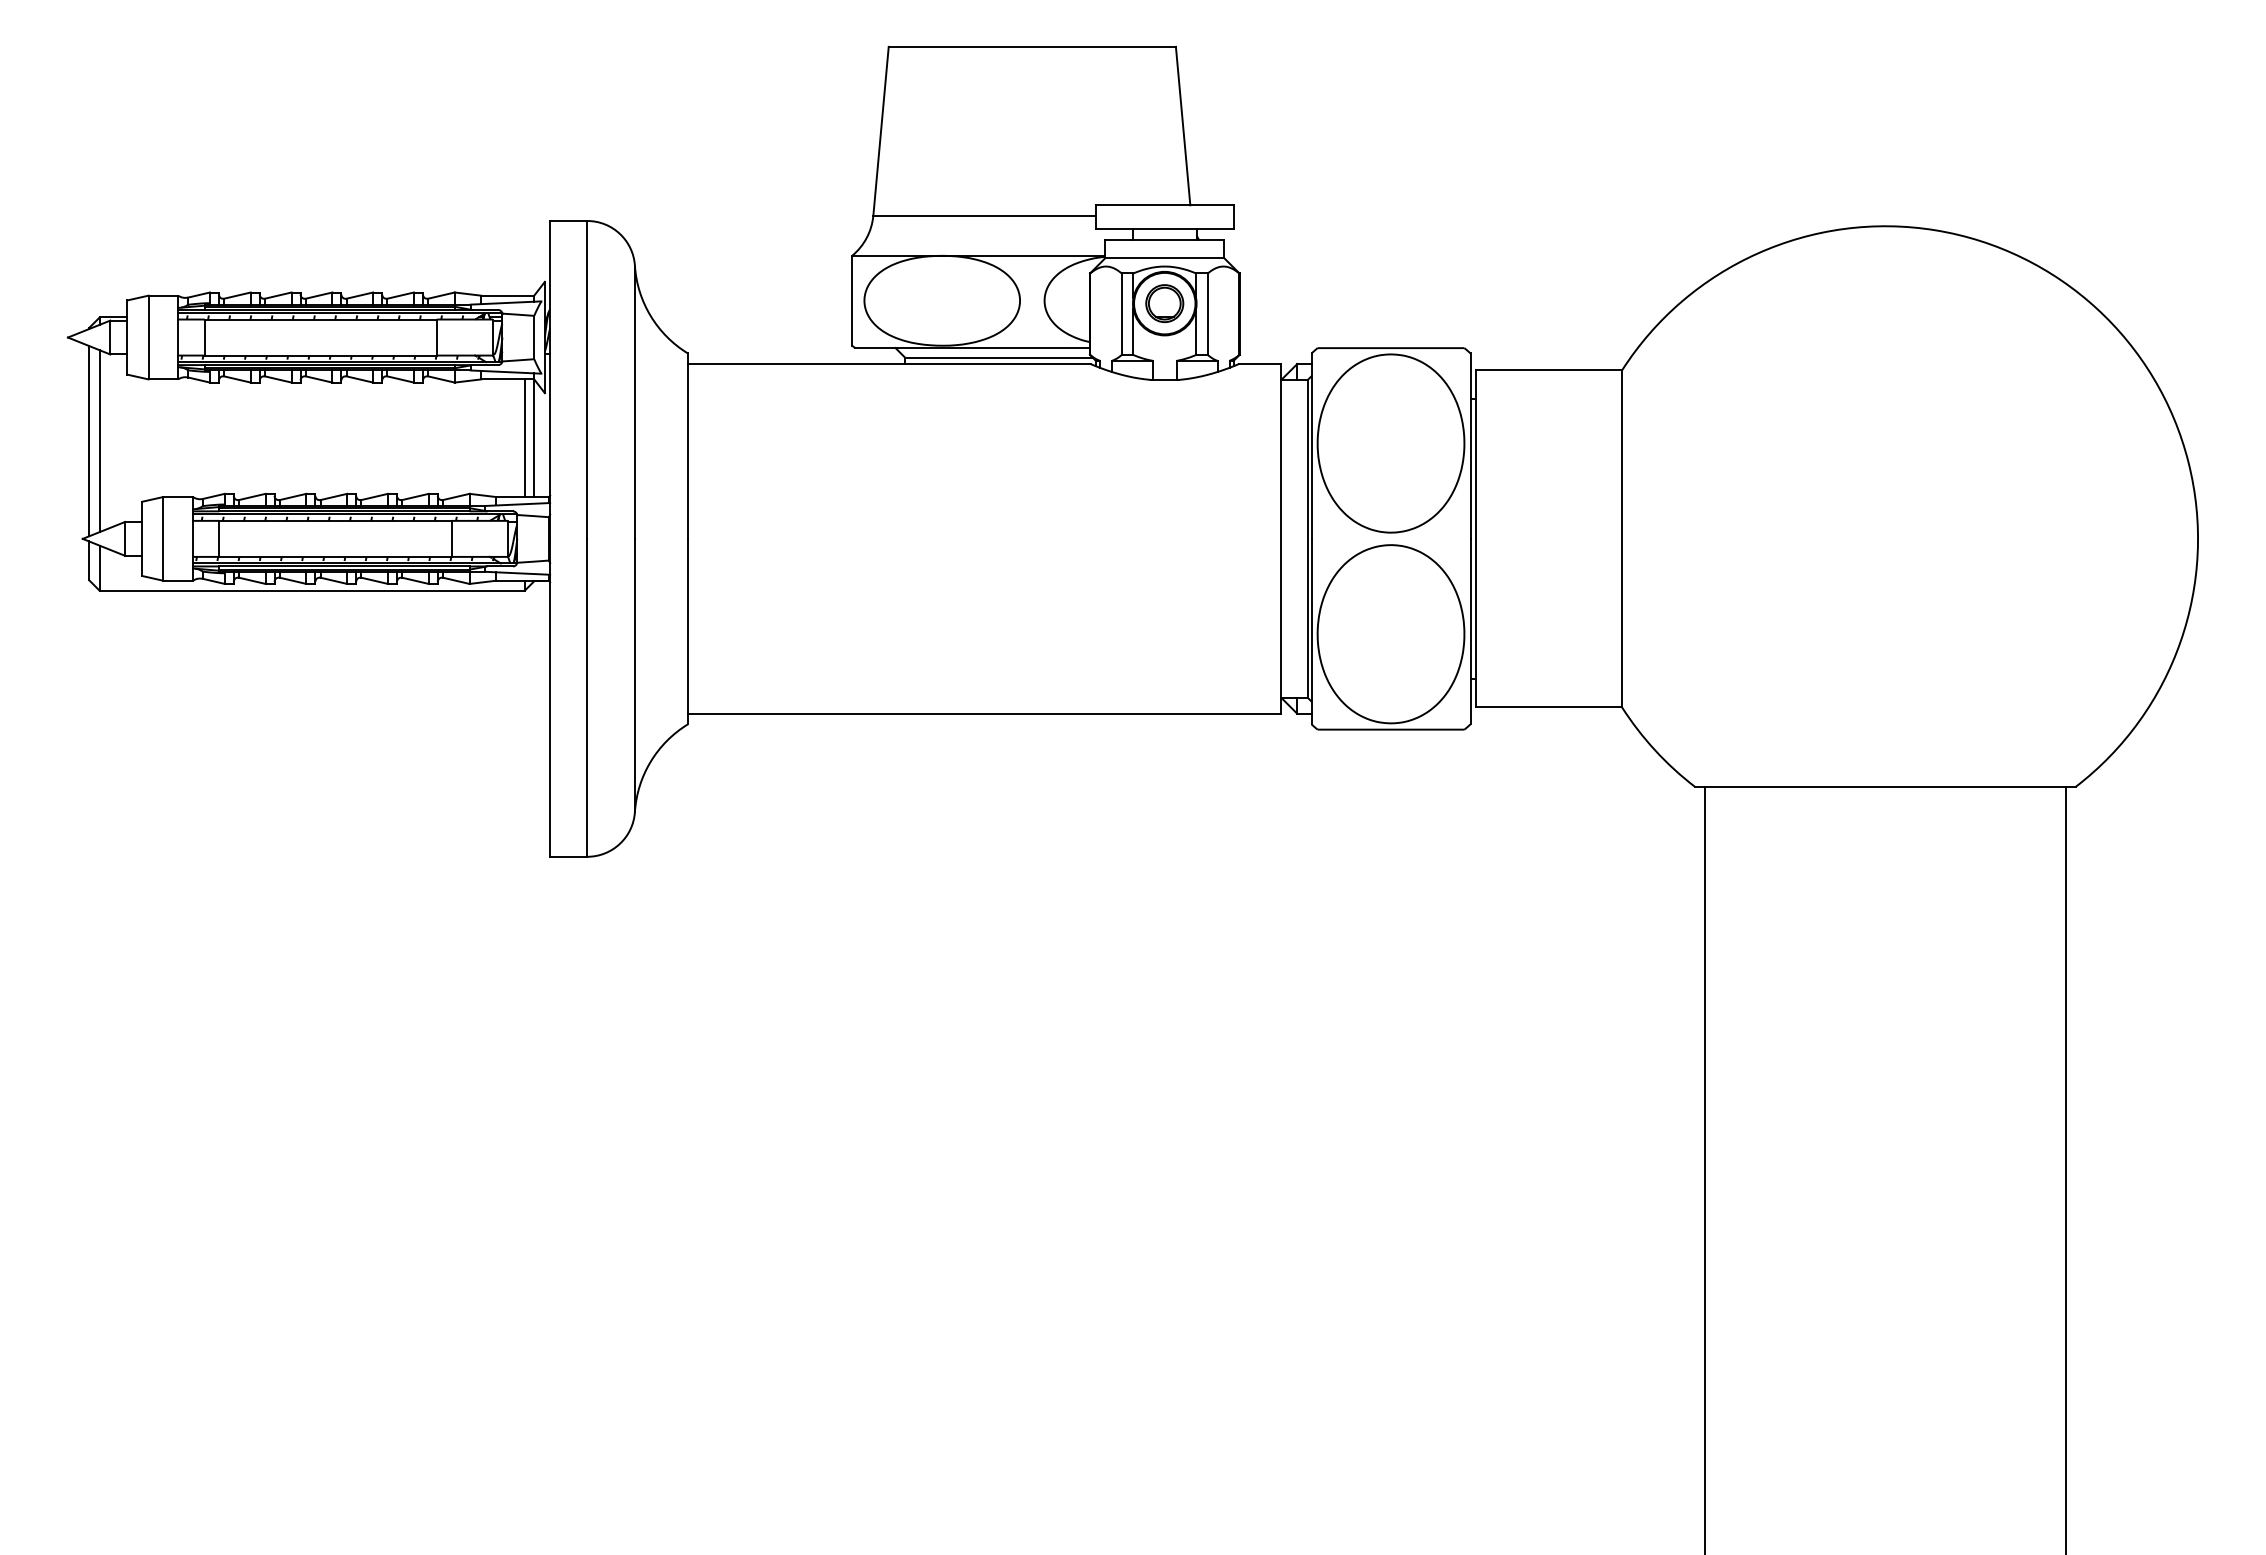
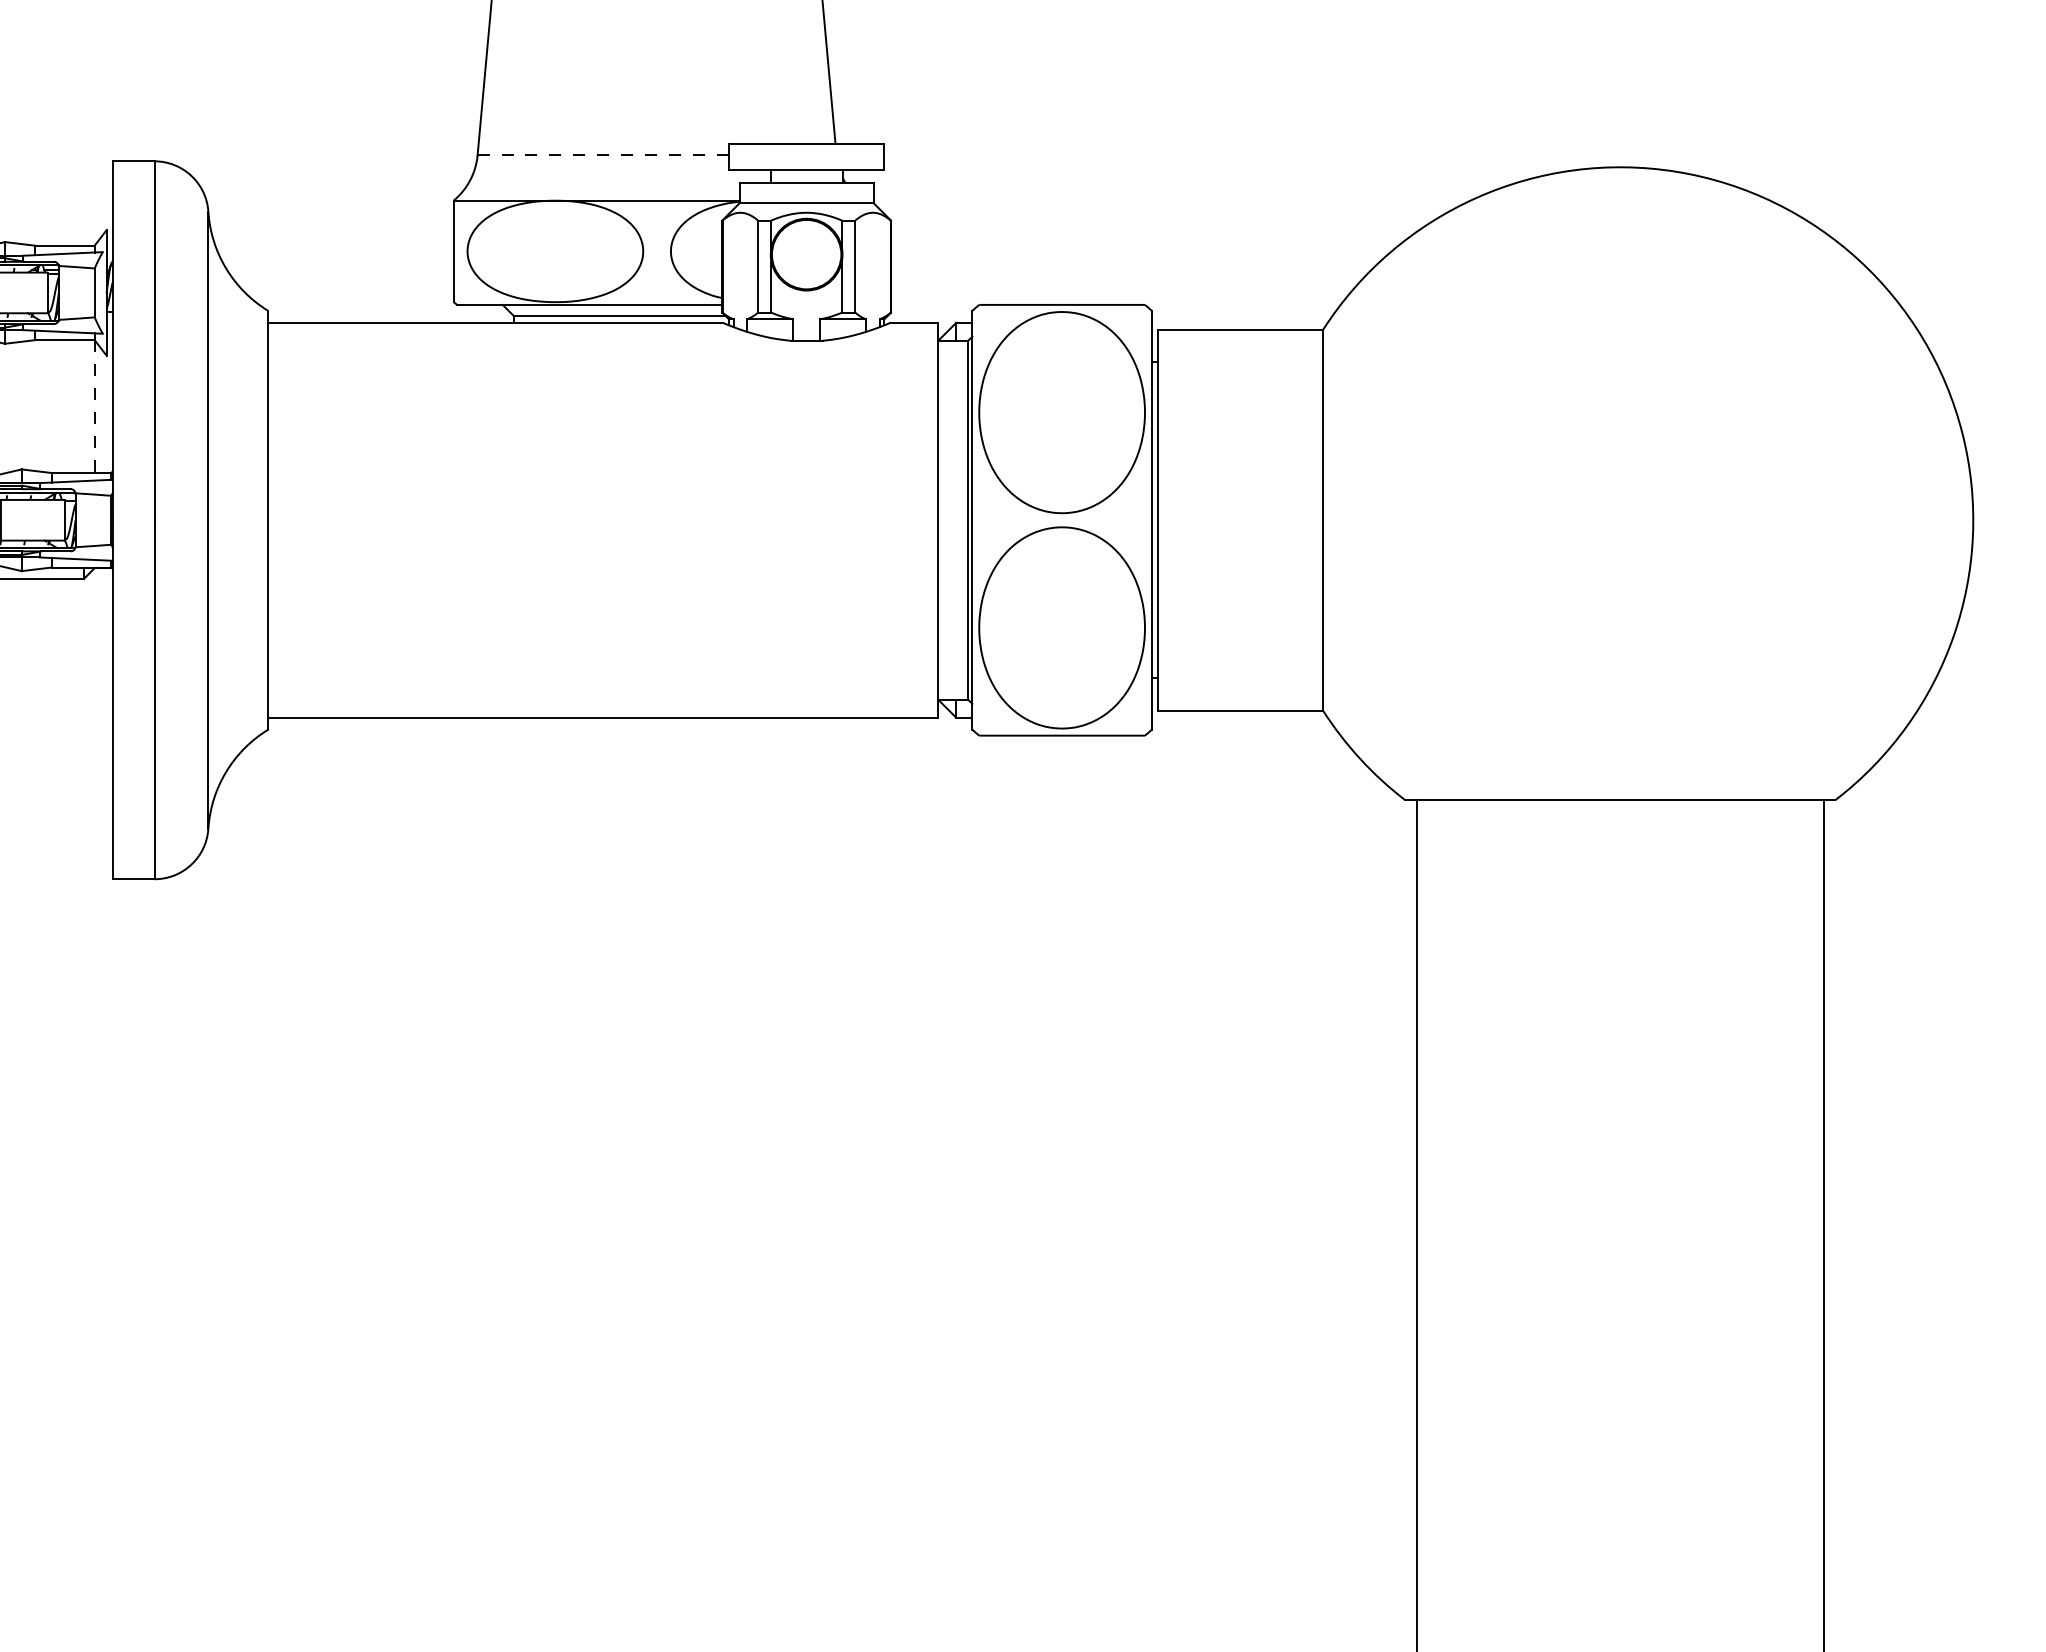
line: (984, 215) -> (603, 155), solid -> dashed
part: (1164, 303) -> (806, 254), removed
line: (524, 438) -> (83, 406), removed
line: (534, 438) -> (95, 406), solid -> dashed

